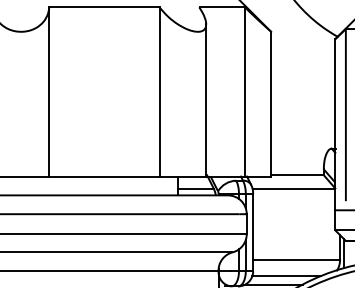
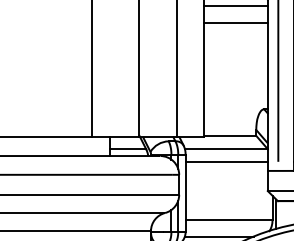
line: (303, 45) -> (235, 6), added
line: (303, 62) -> (235, 23), added
line: (294, 201) -> (226, 162), added

